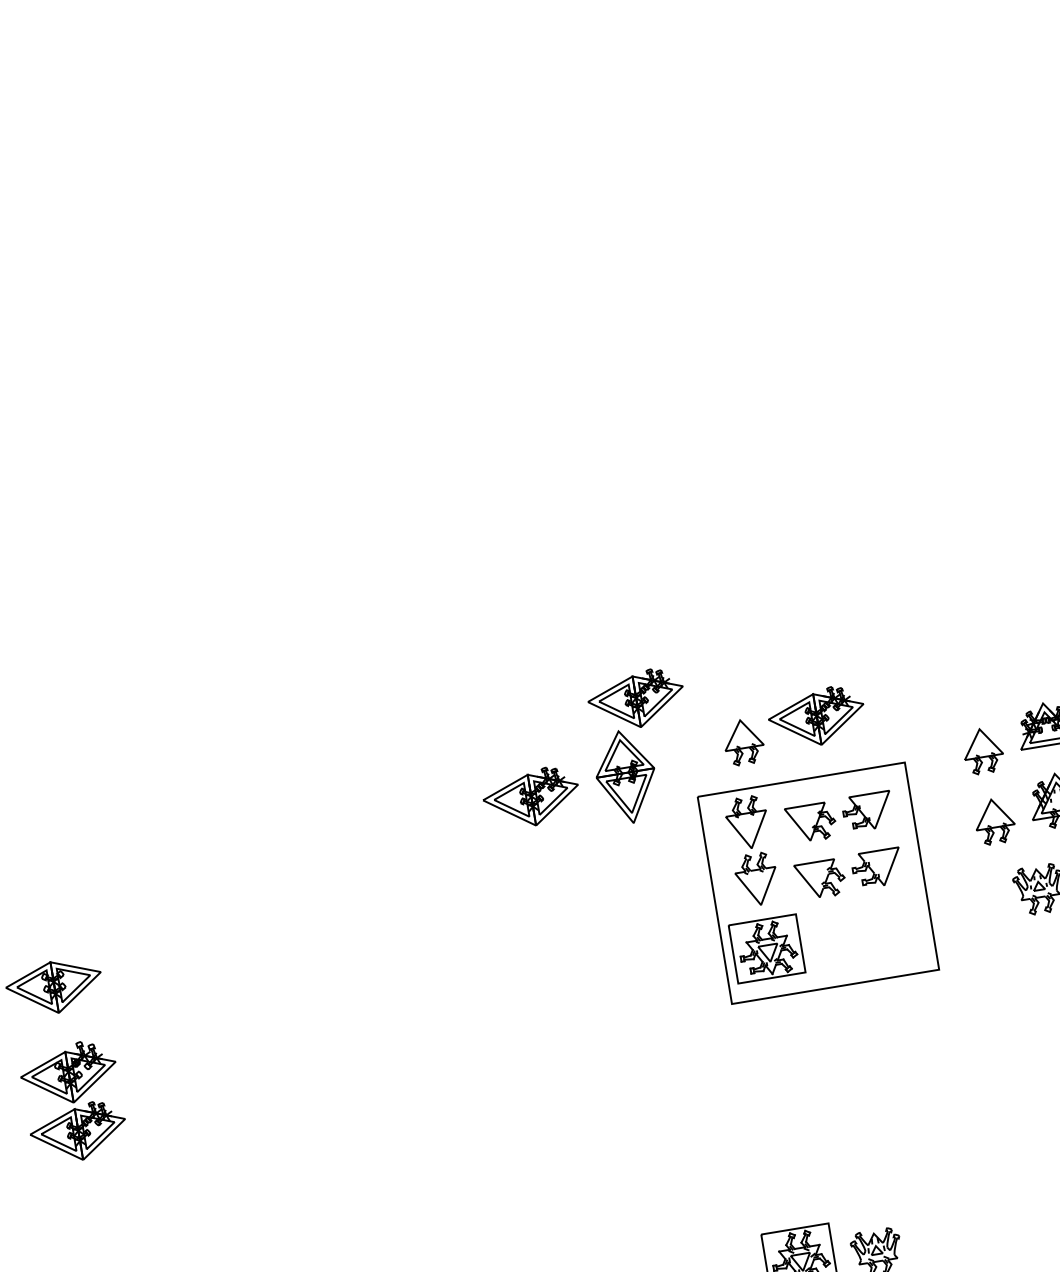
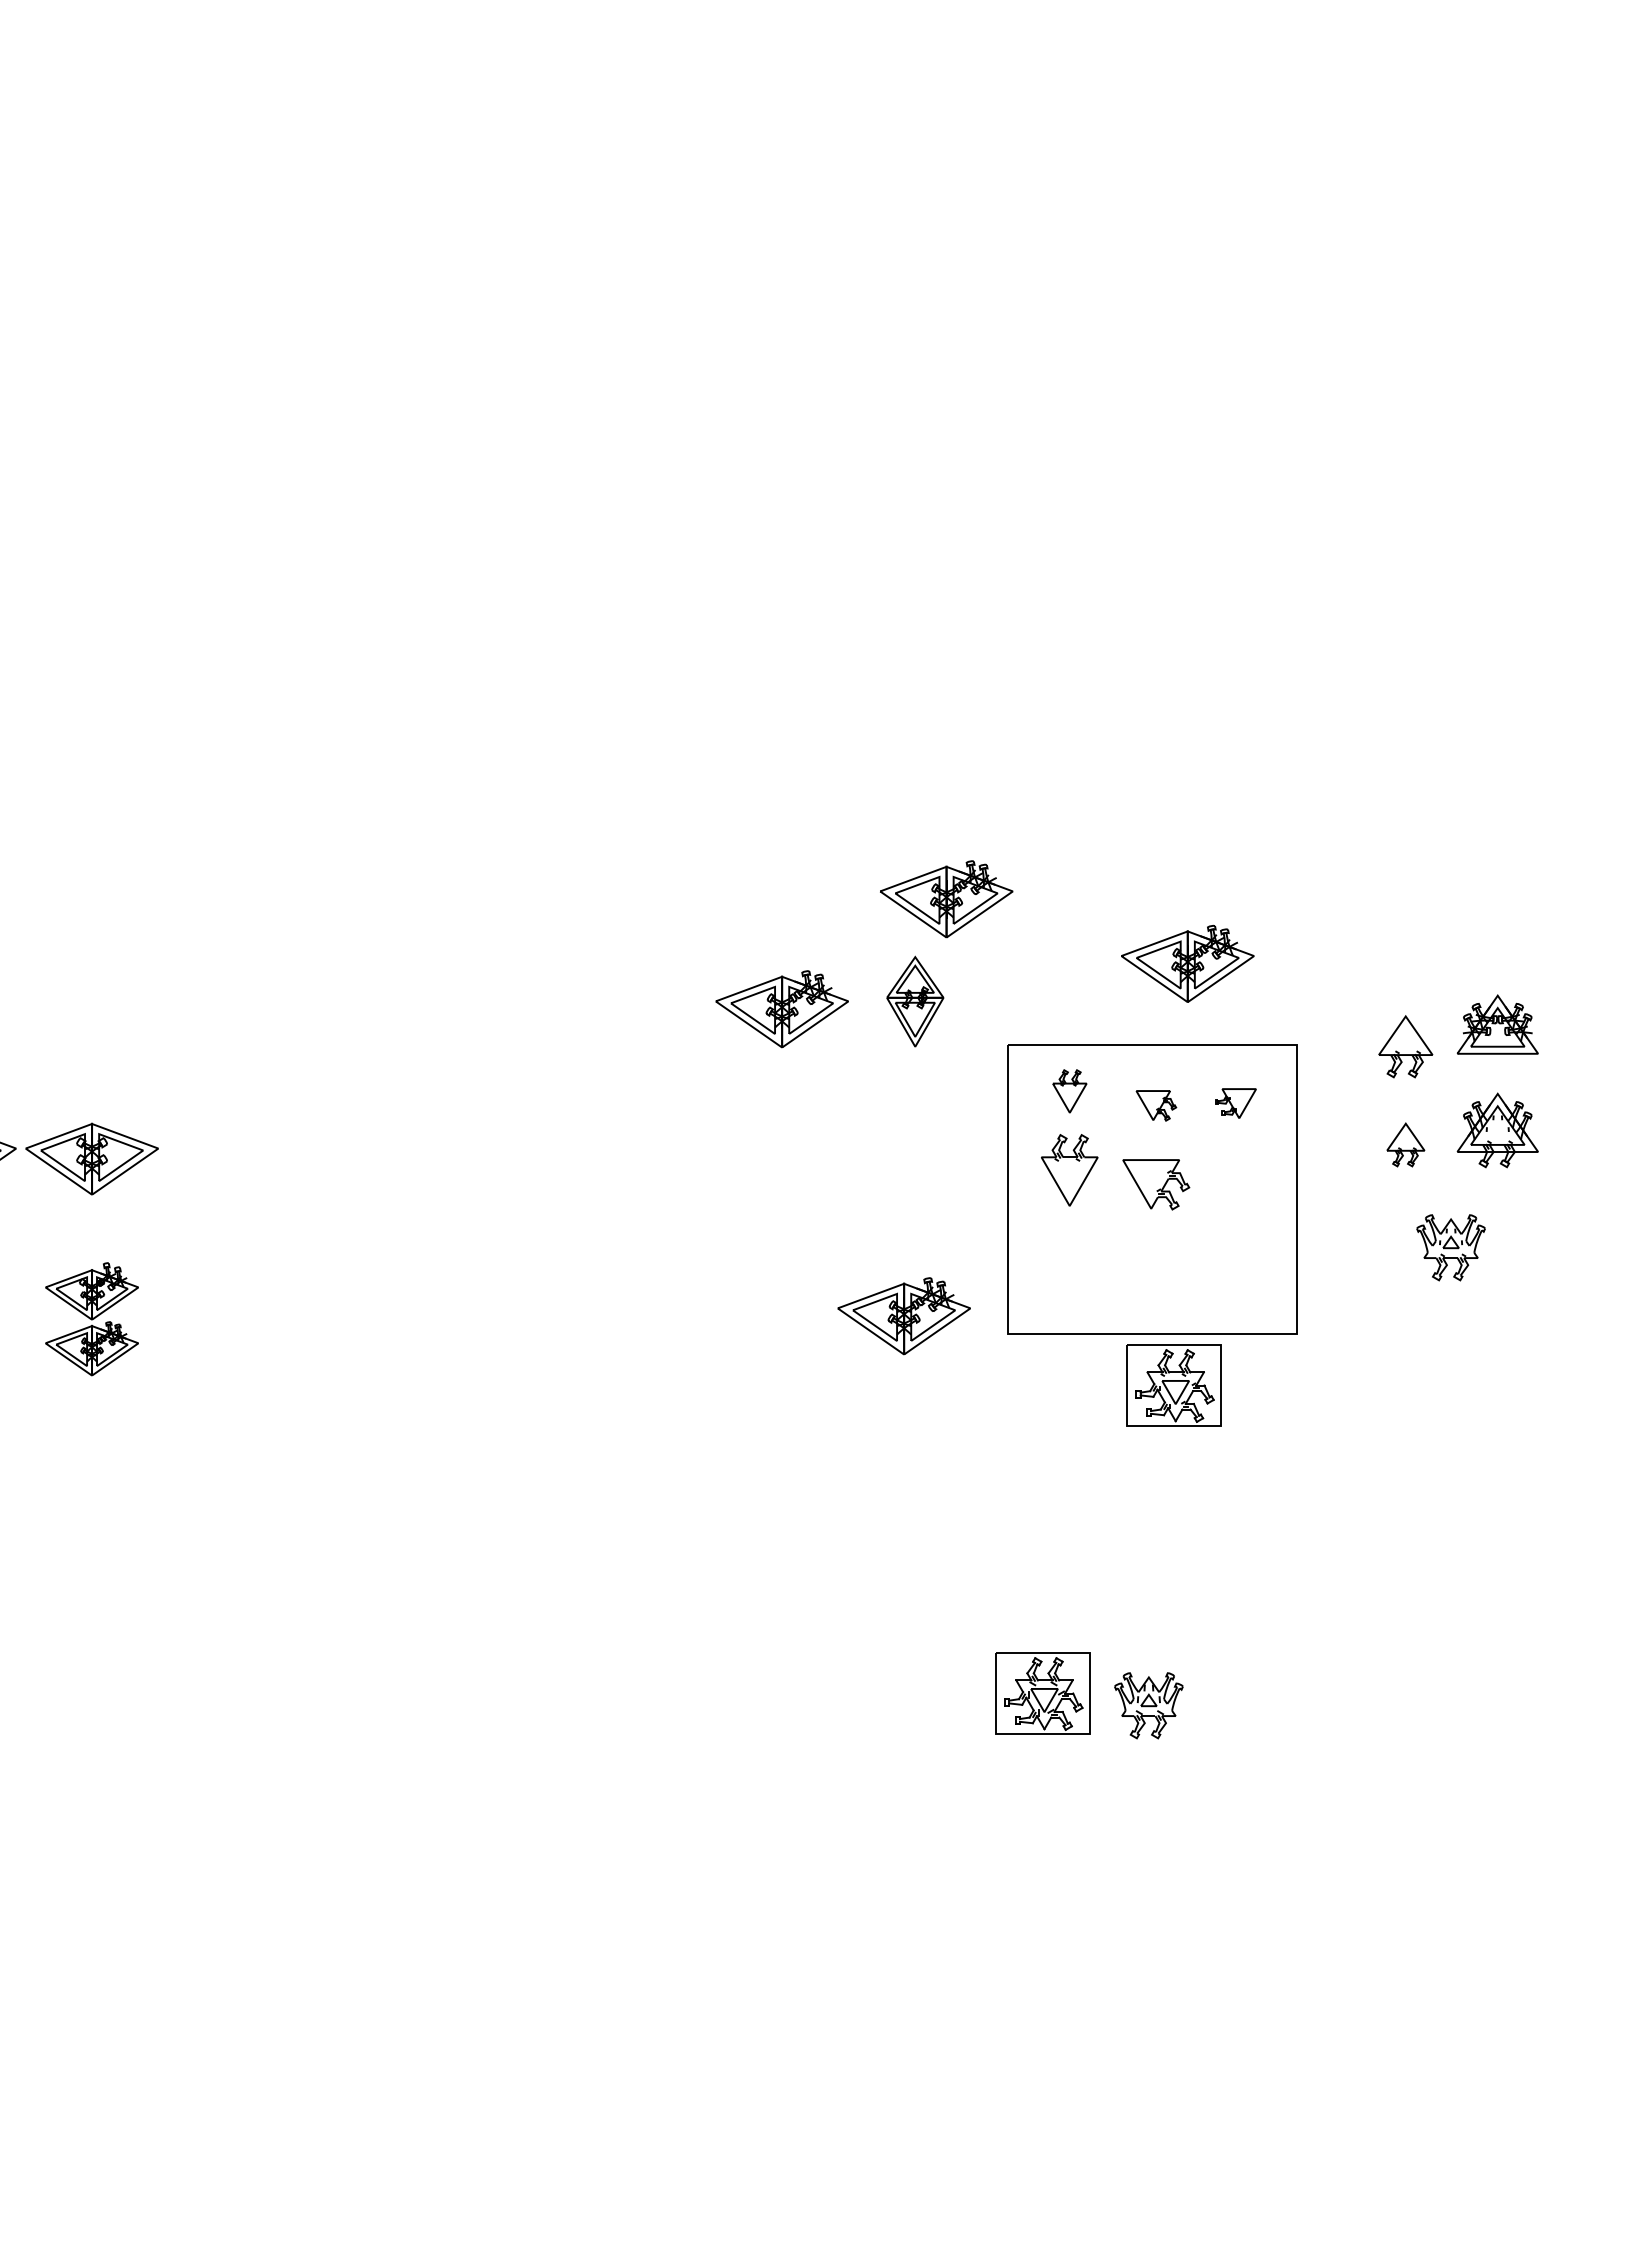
part: (743, 741) -> (1082, 980), removed
part: (626, 776) -> (915, 1001), size x0.7
part: (867, 811) -> (1235, 1103), size x0.6
part: (994, 821) -> (1405, 1144), size x0.7
part: (811, 822) -> (1156, 1105), size x0.6
part: (747, 823) -> (1069, 1091), size x0.6
part: (877, 868) -> (1235, 1182), removed
part: (766, 948) -> (1173, 1385), moved
part: (655, 1004) -> (903, 1316), added
part: (73, 1102) -> (91, 1319), size x0.7

